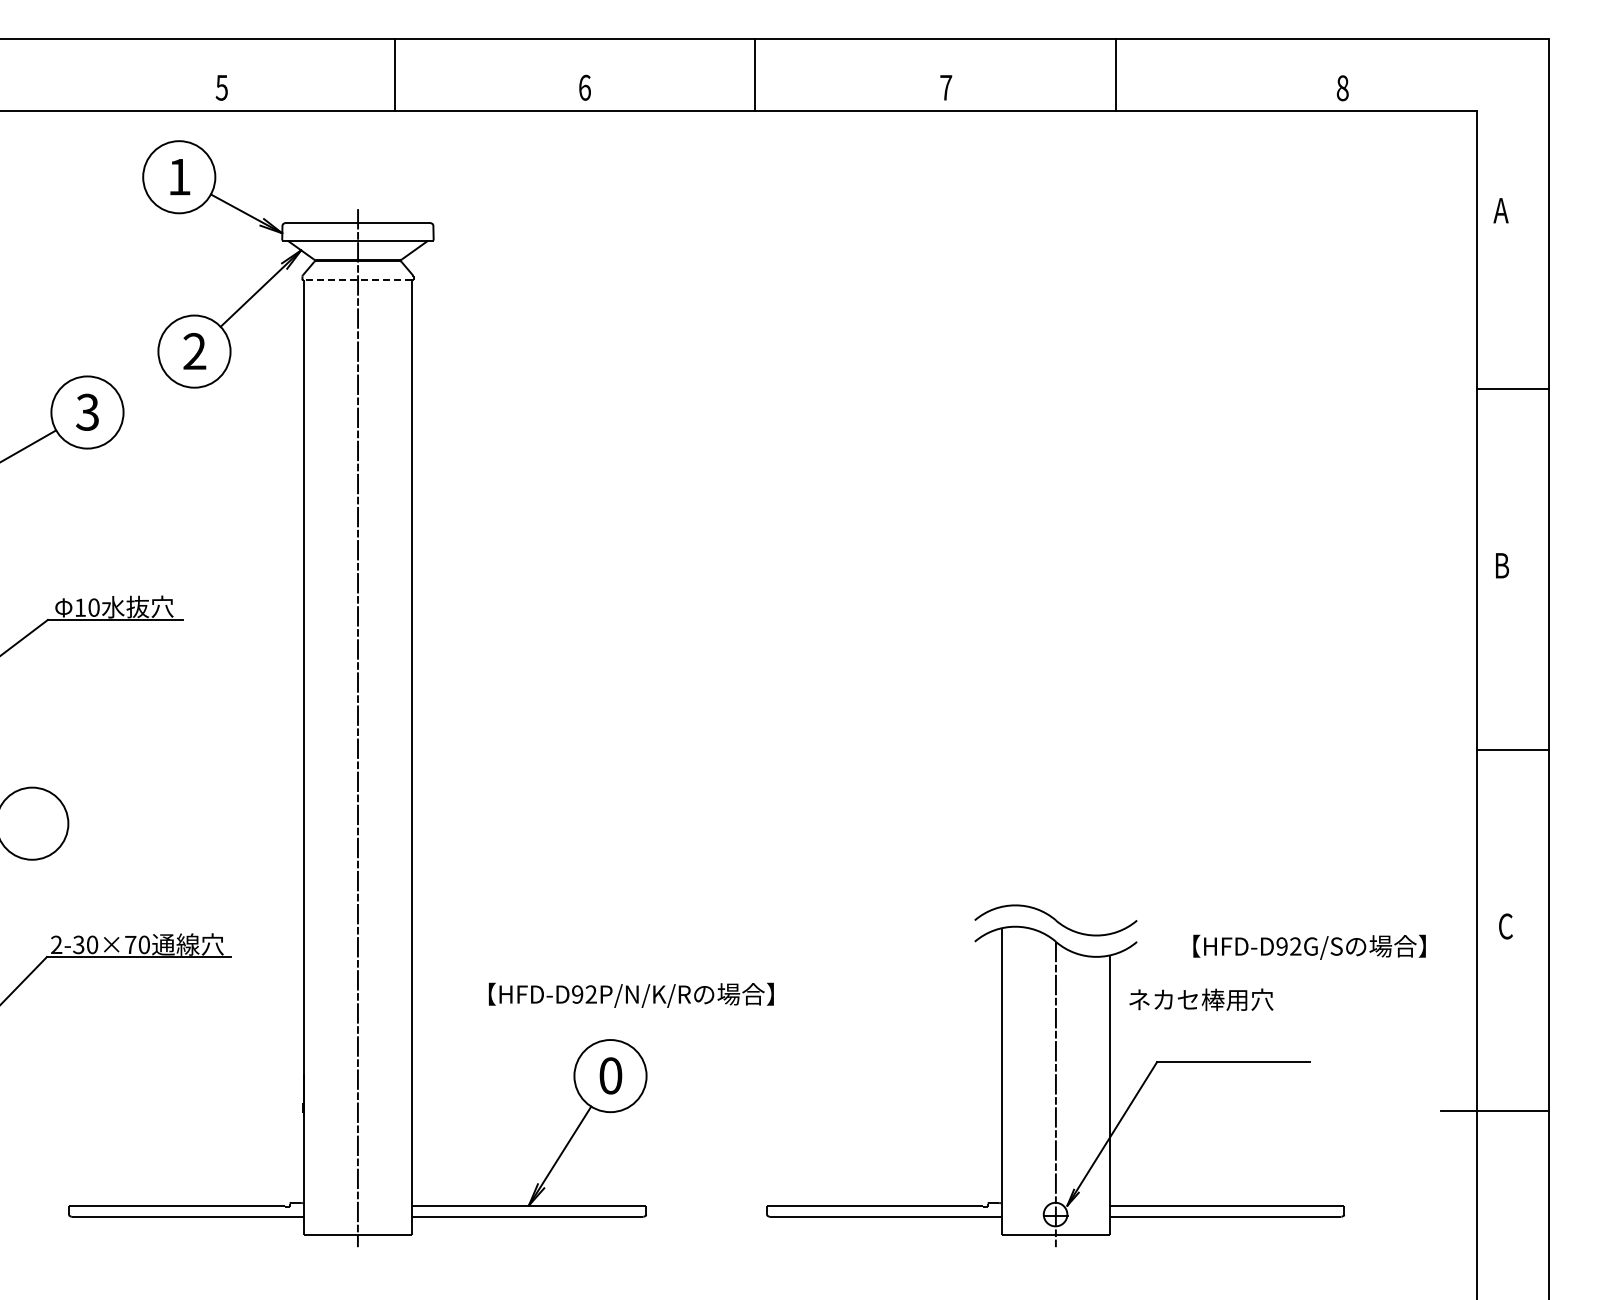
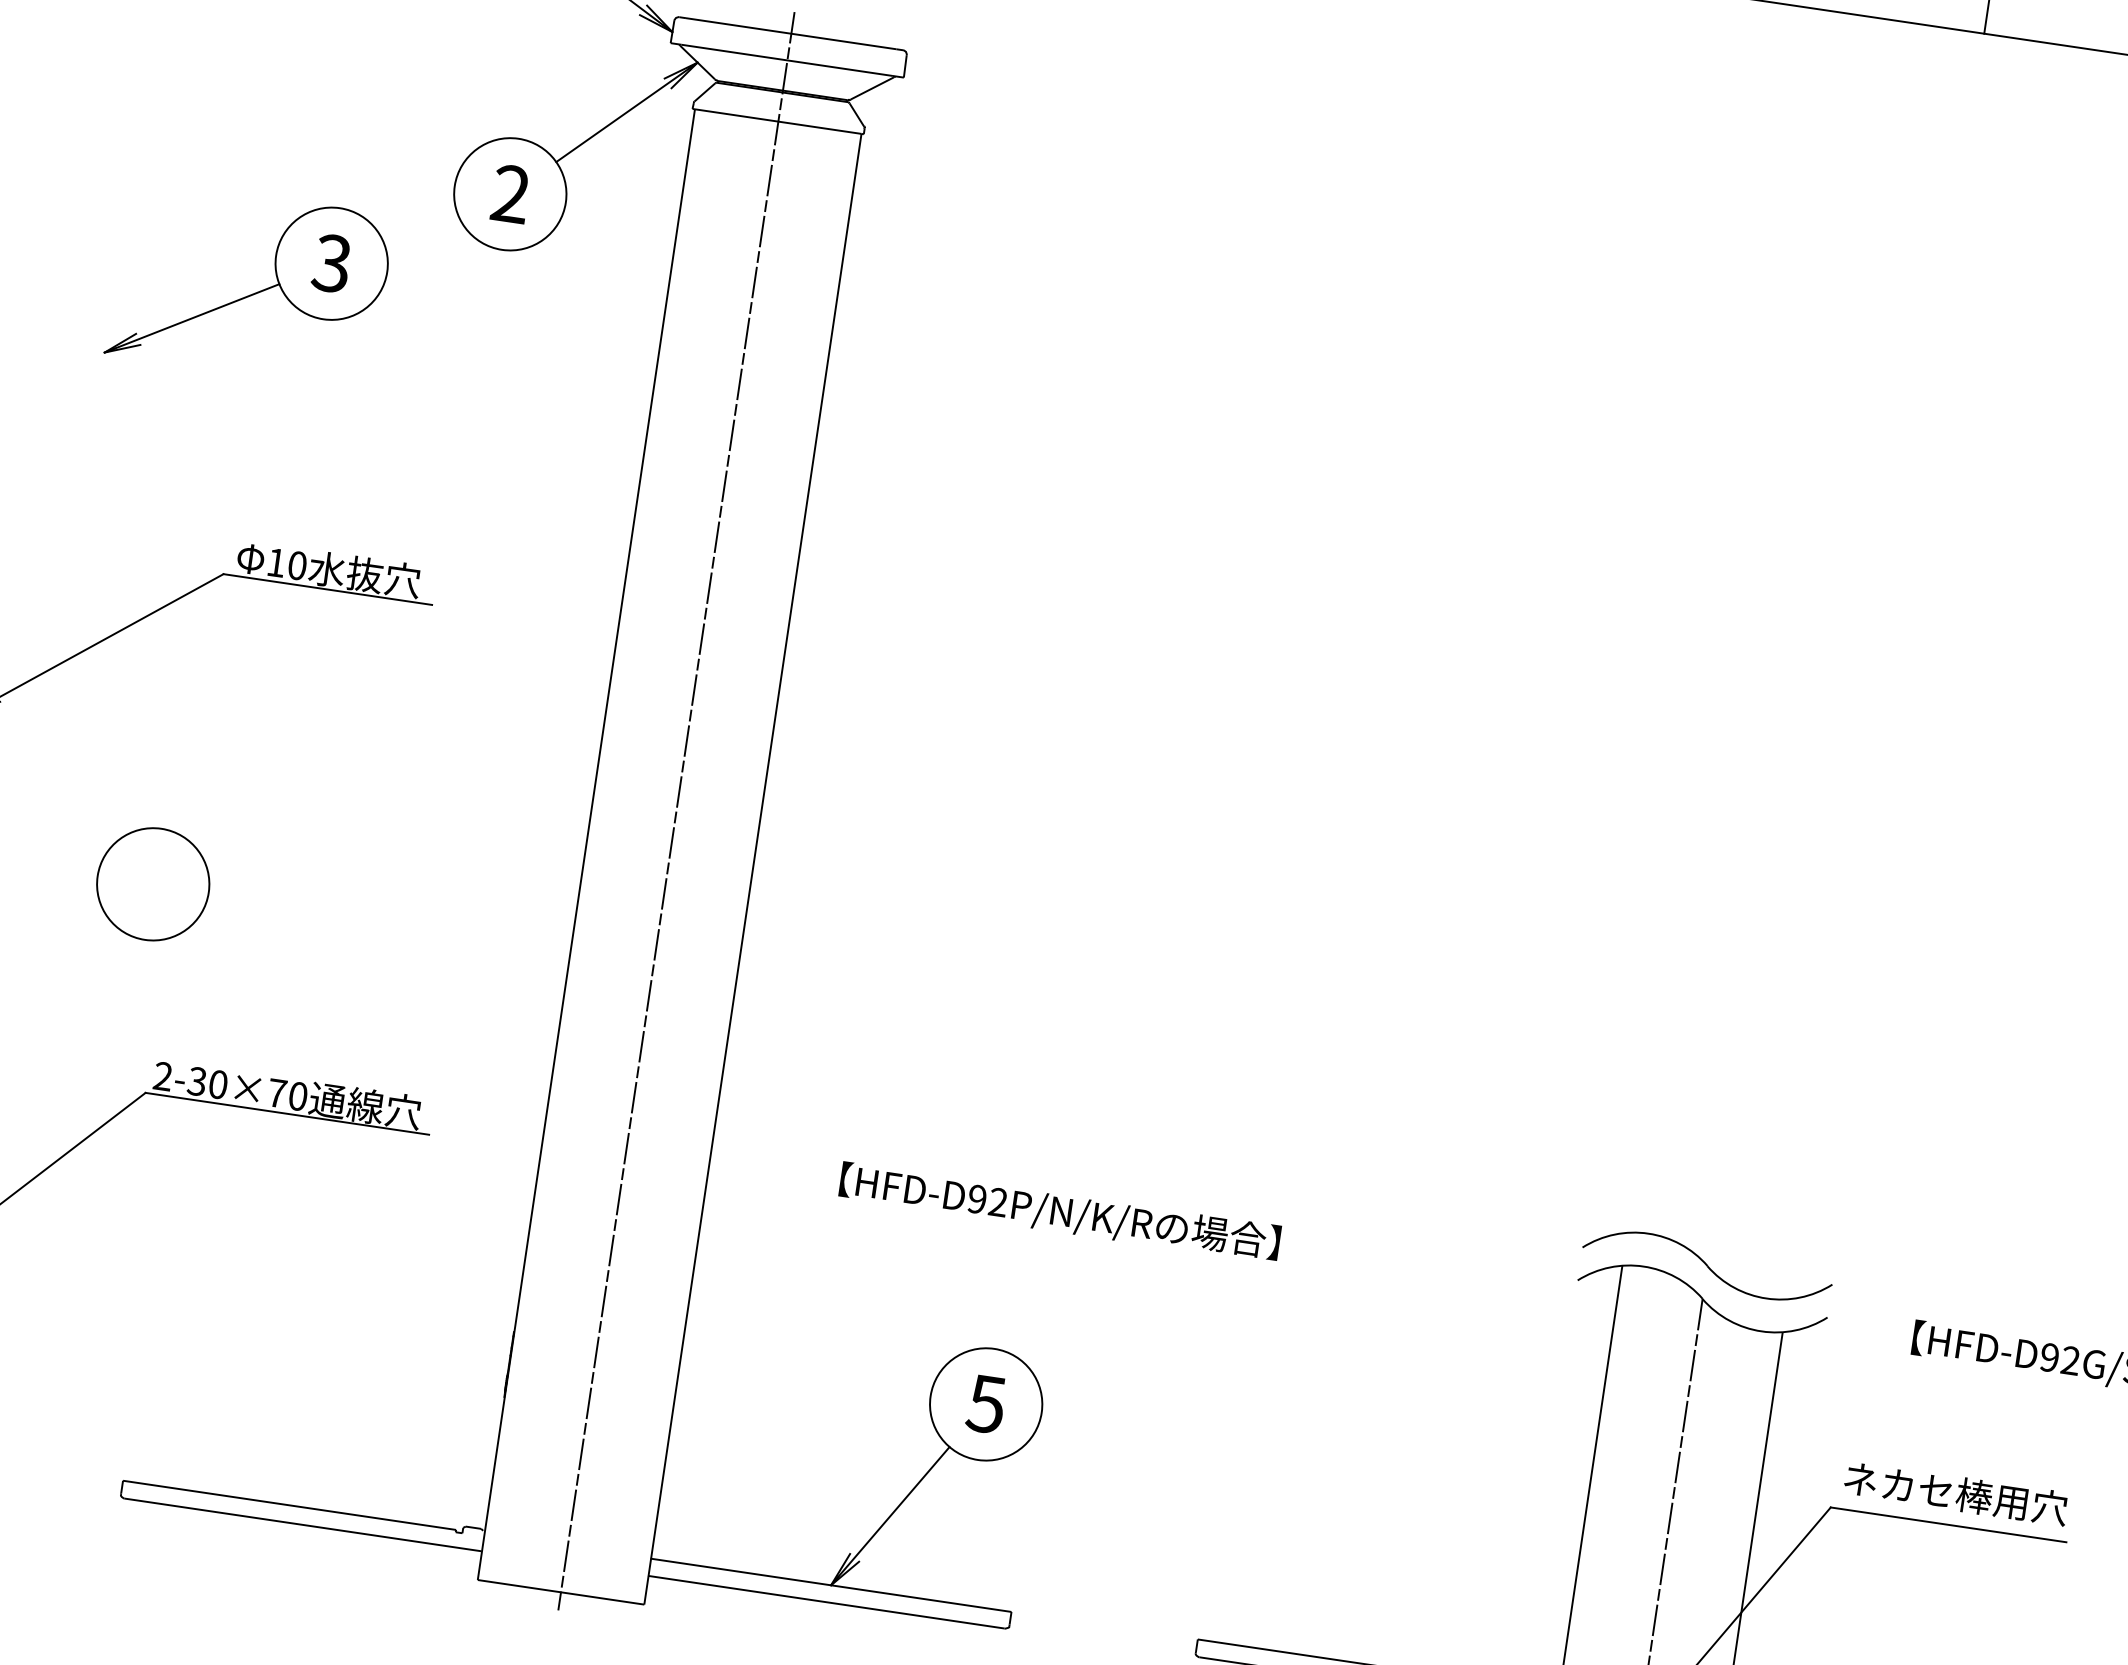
line: (357, 280) -> (777, 121), dashed -> solid
text: (631, 994) -> (1060, 1211), moved
text: (1201, 999) -> (1956, 1493), moved
text: (610, 1075) -> (986, 1403), 0 -> 5

